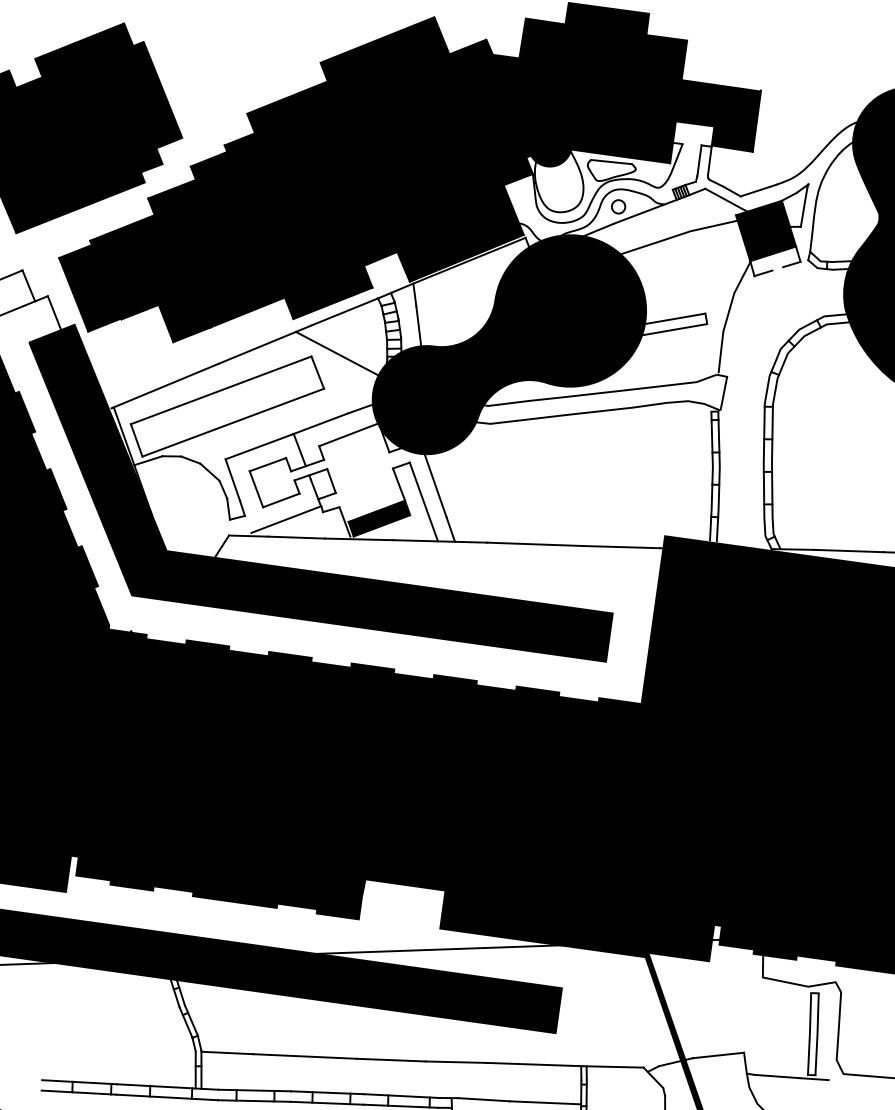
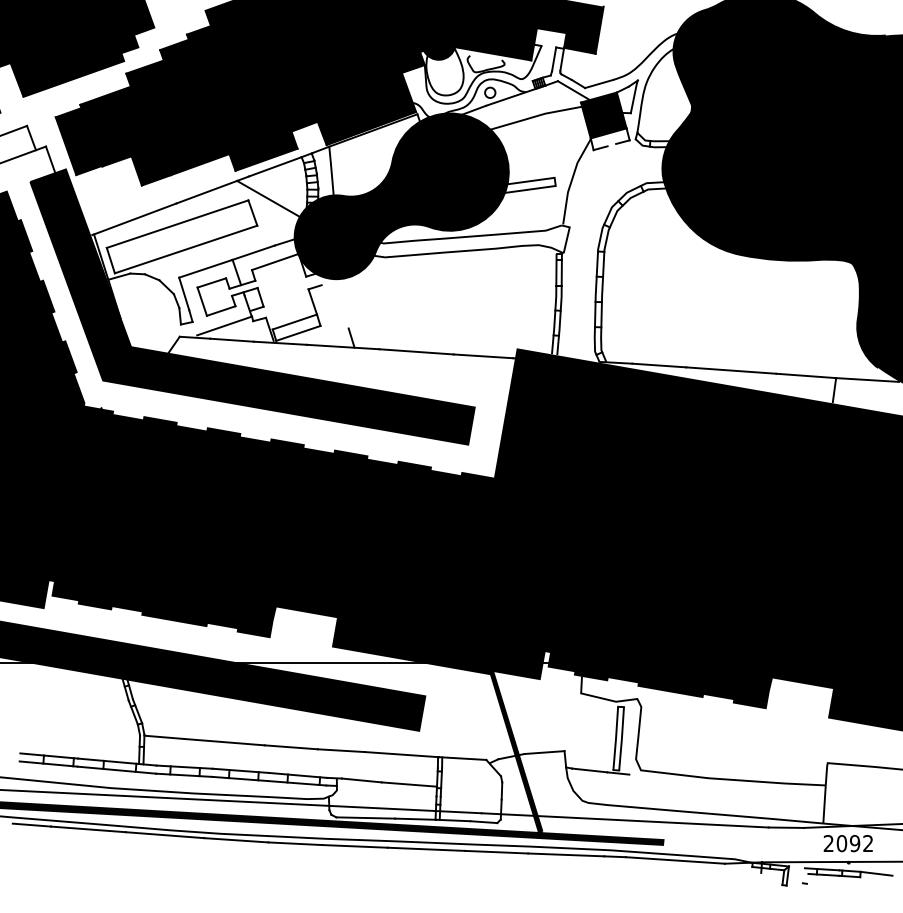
line: (610, 161) -> (485, 57), removed
line: (434, 485) -> (340, 303), removed
line: (423, 501) -> (331, 315), removed
fill: (379, 518) -> (296, 327), removed

